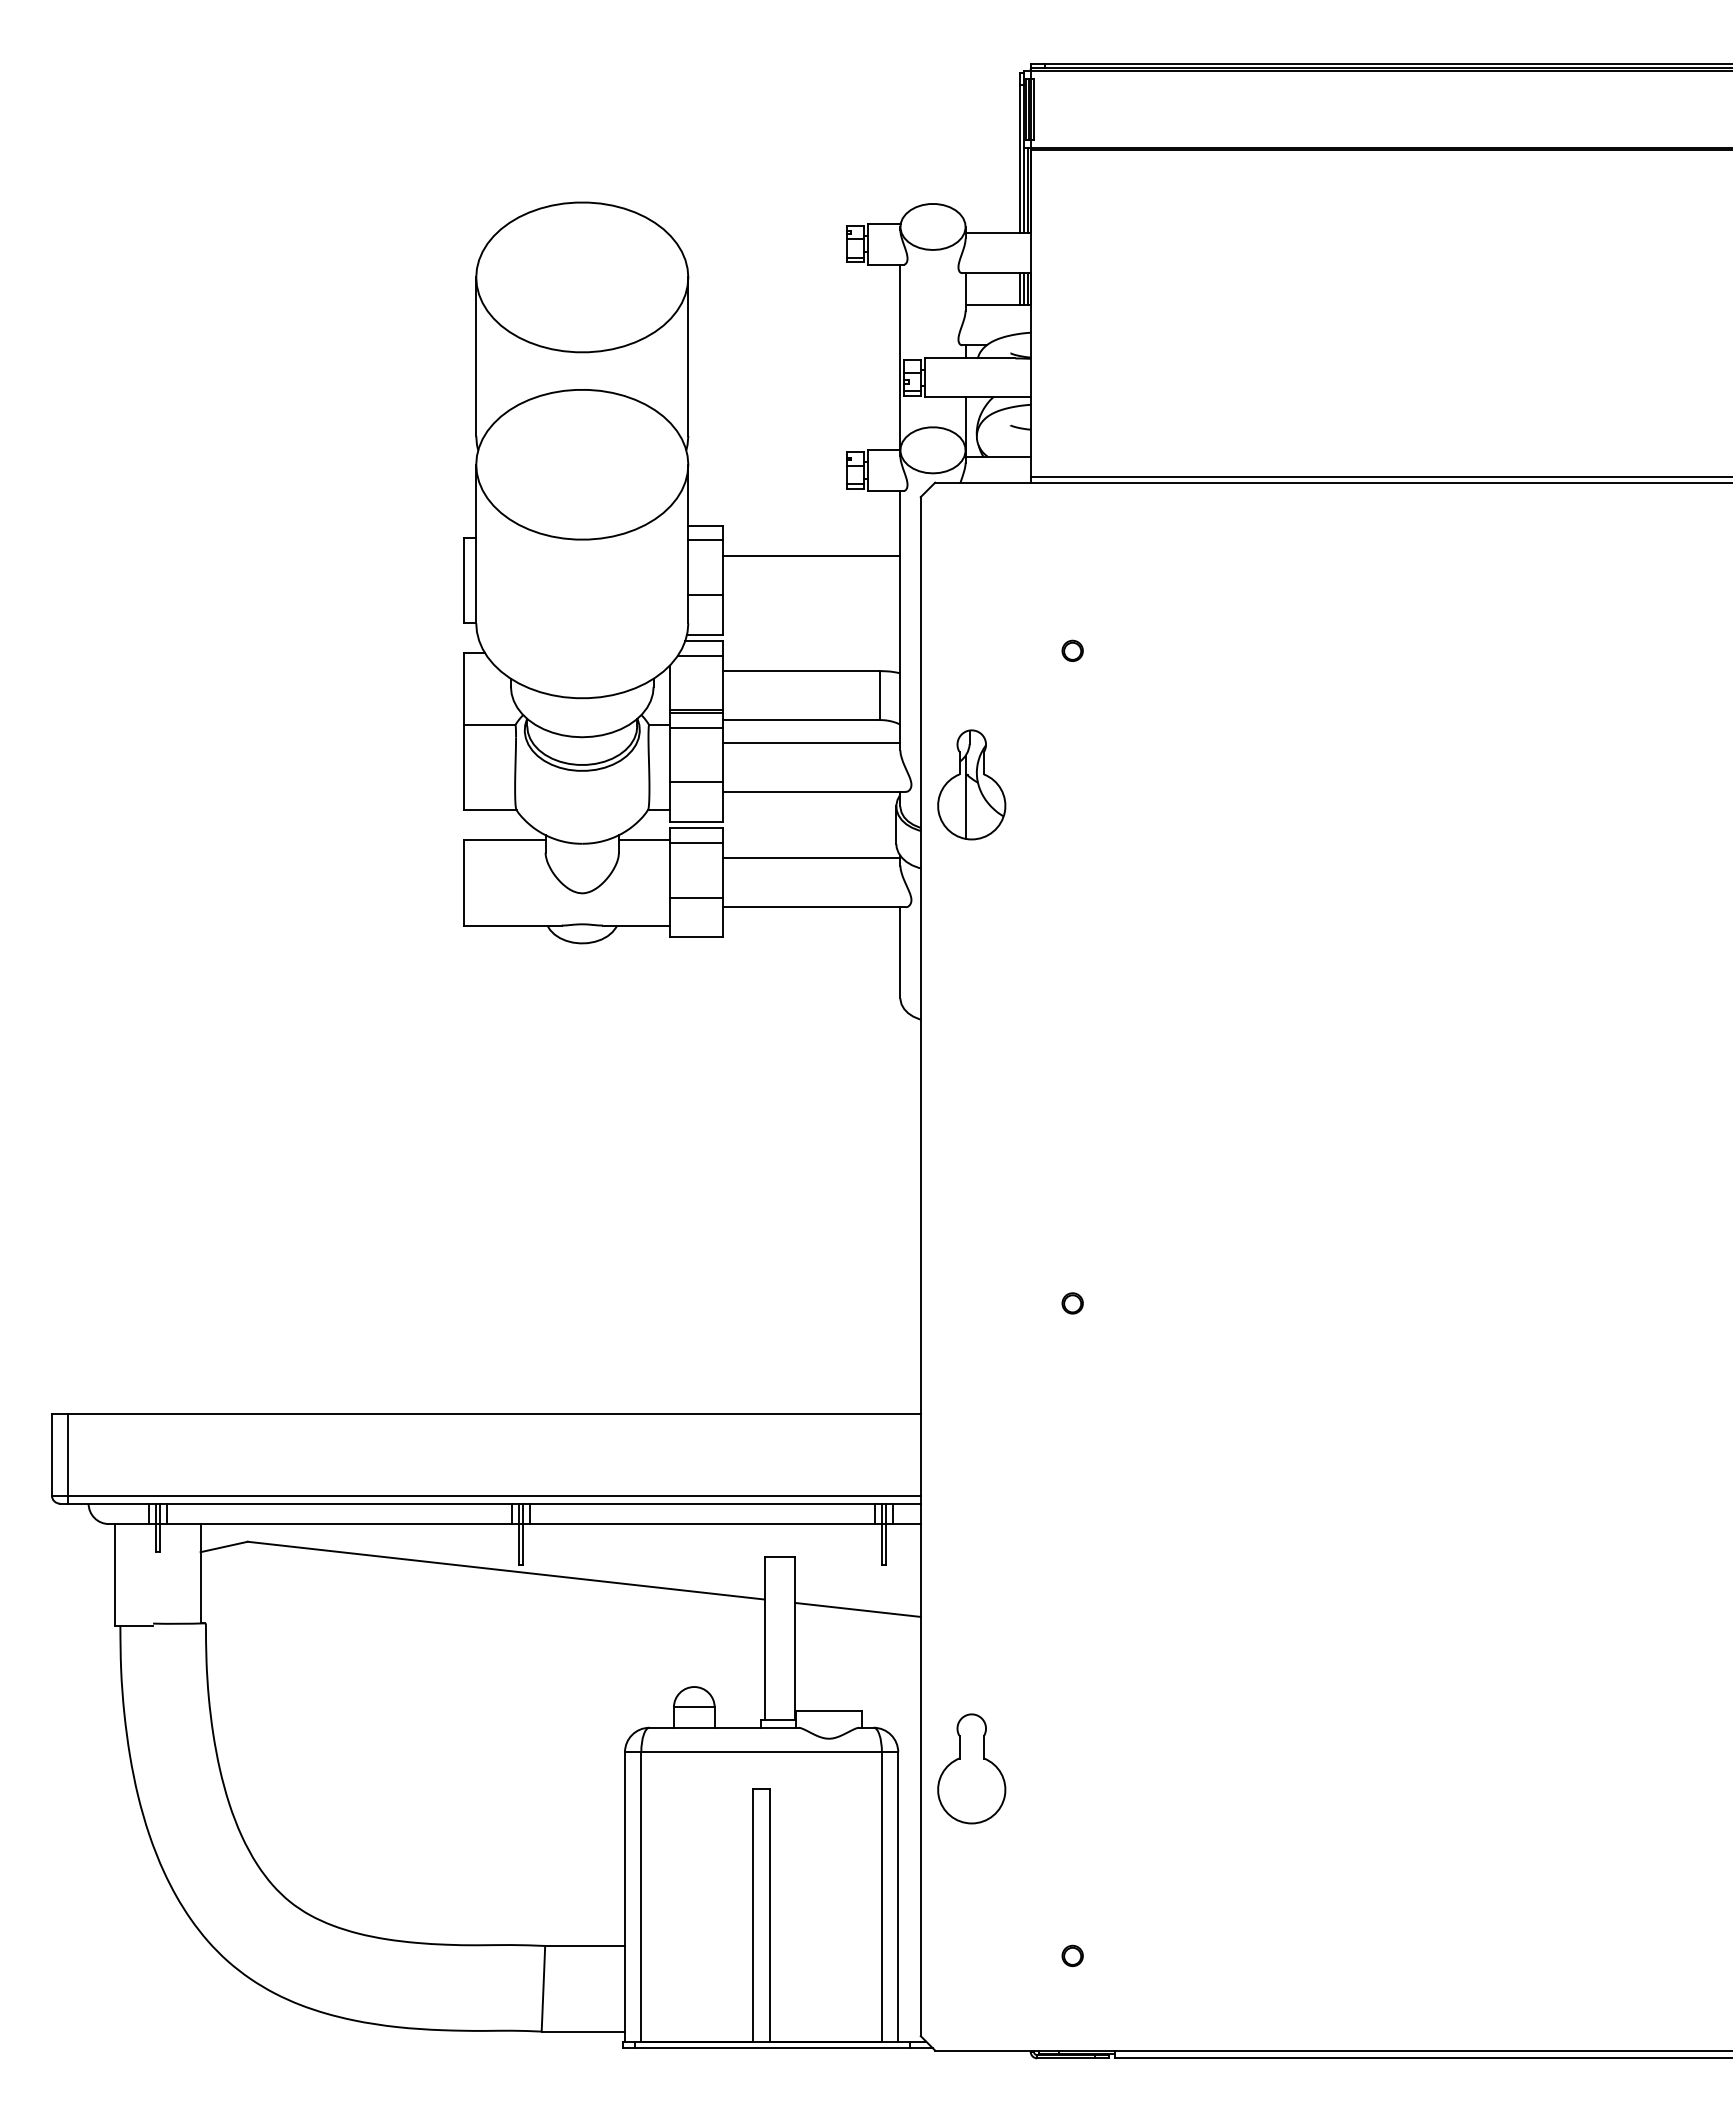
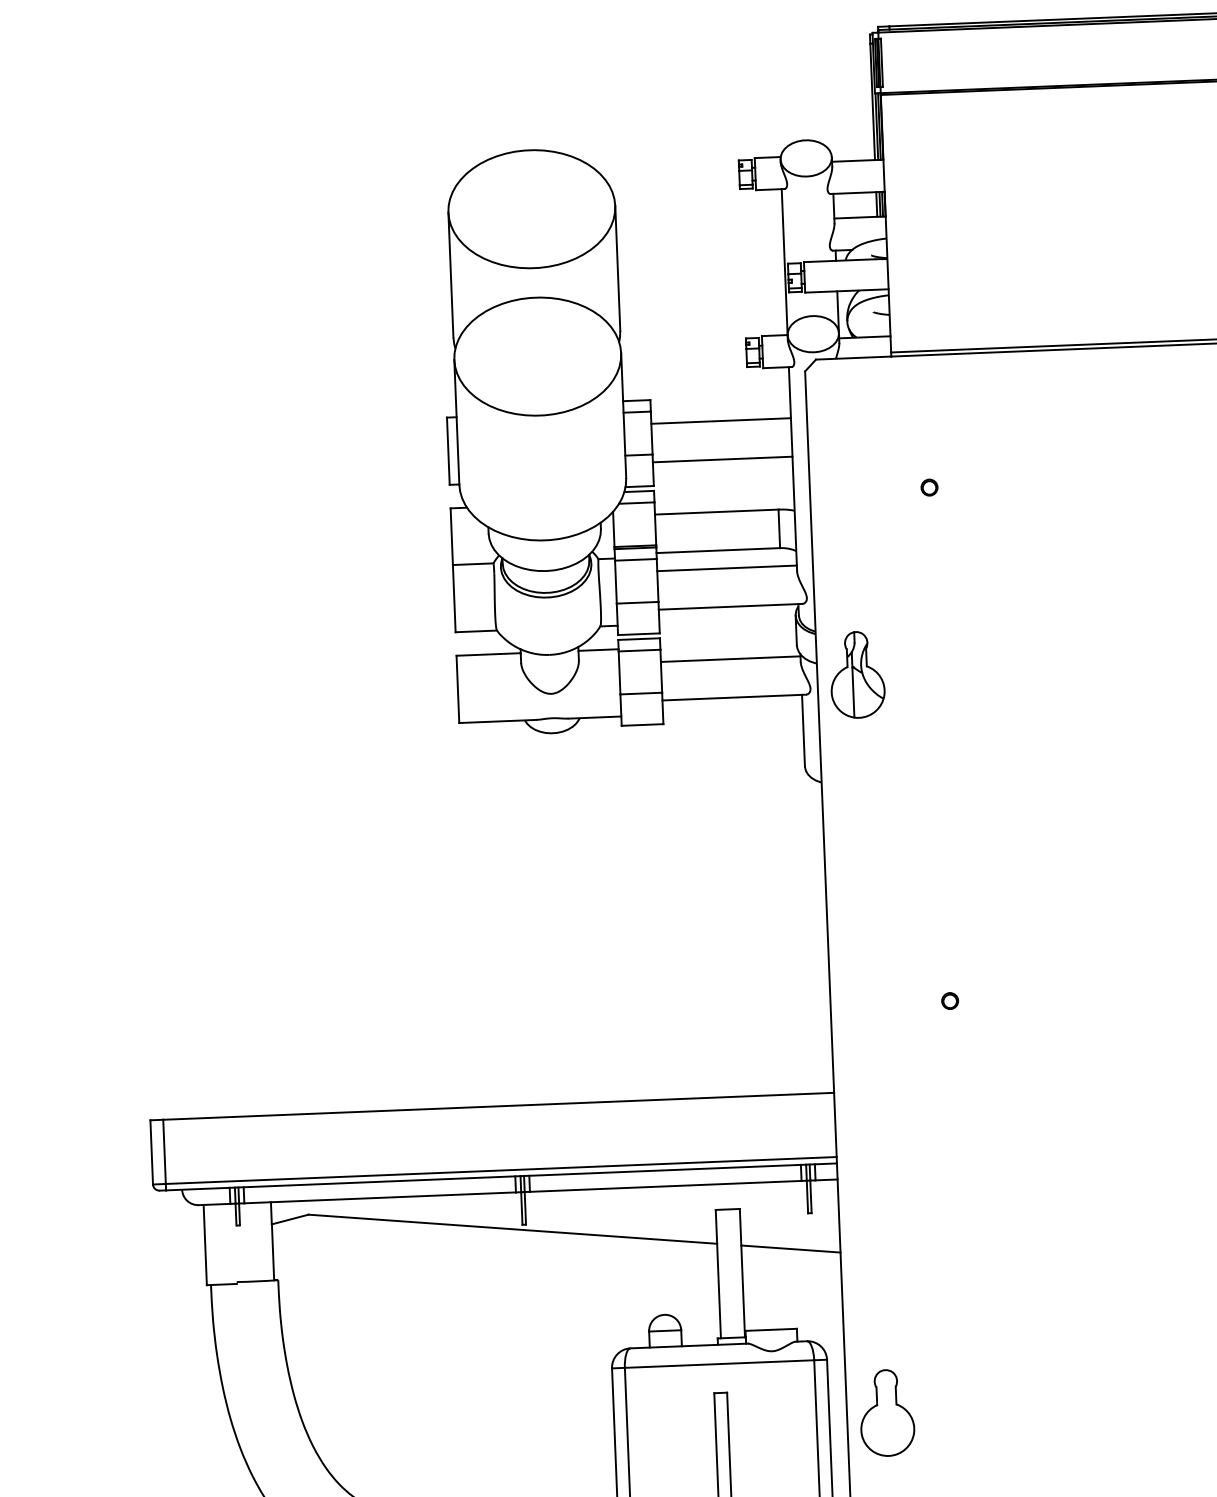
line: (811, 604) -> (722, 459), added
part: (971, 784) -> (857, 674), moved
part: (971, 1768) -> (886, 1412), moved

